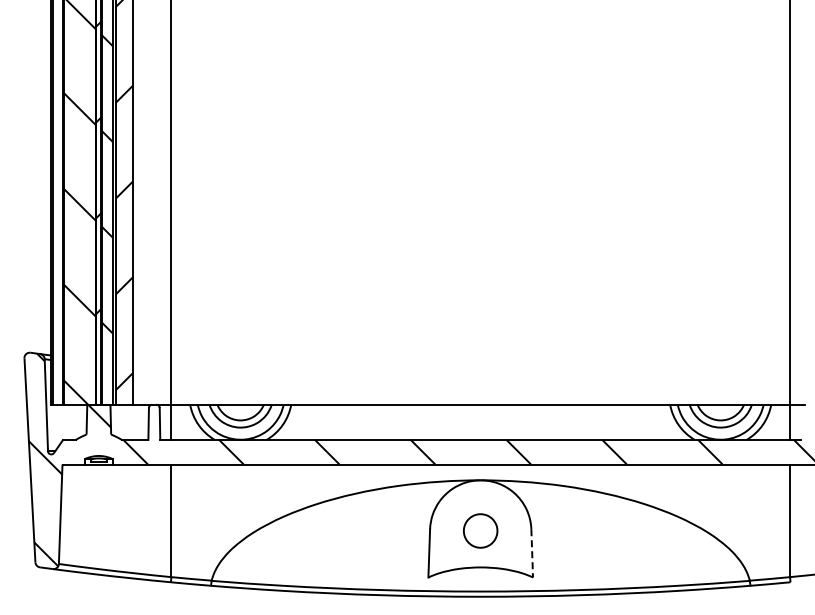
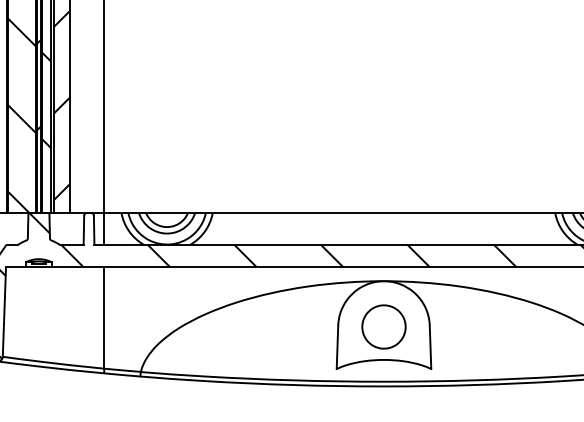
part: (480, 530) -> (383, 326), size x1.43
line: (532, 553) -> (430, 347), dashed -> solid

